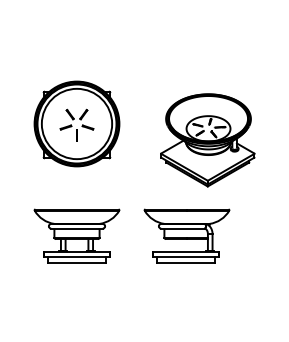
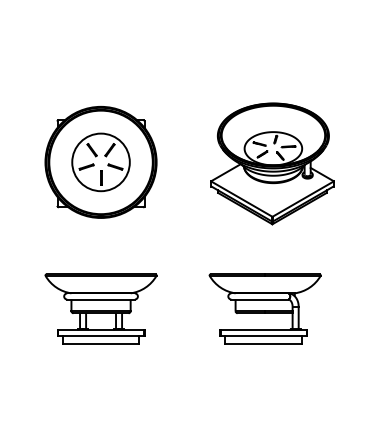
circle: (76, 124) -> (100, 162), size x0.62
part: (207, 140) -> (272, 163), moved
part: (186, 235) -> (264, 308), moved

